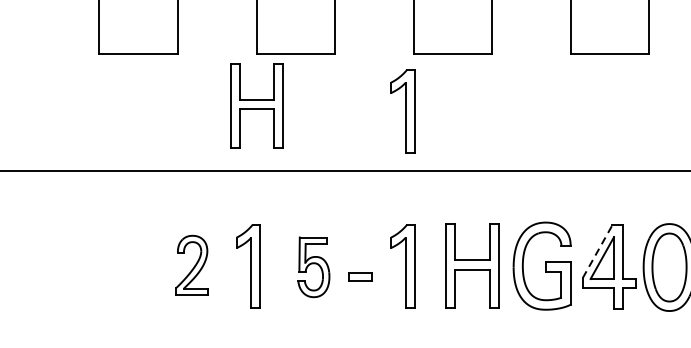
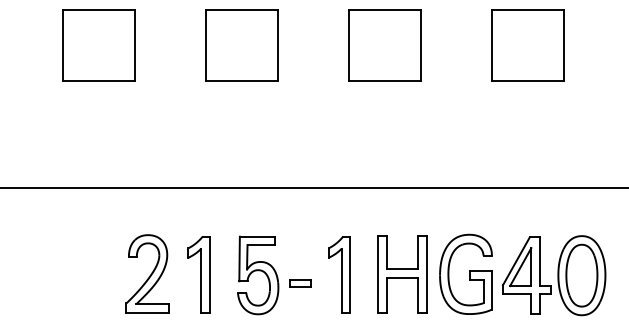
part: (256, 105) -> (206, 128), removed
part: (403, 111) -> (339, 133), removed
line: (597, 251) -> (516, 261), dashed -> solid
part: (192, 265) -> (147, 273), size x1.43
part: (314, 267) -> (258, 275), size x1.43

